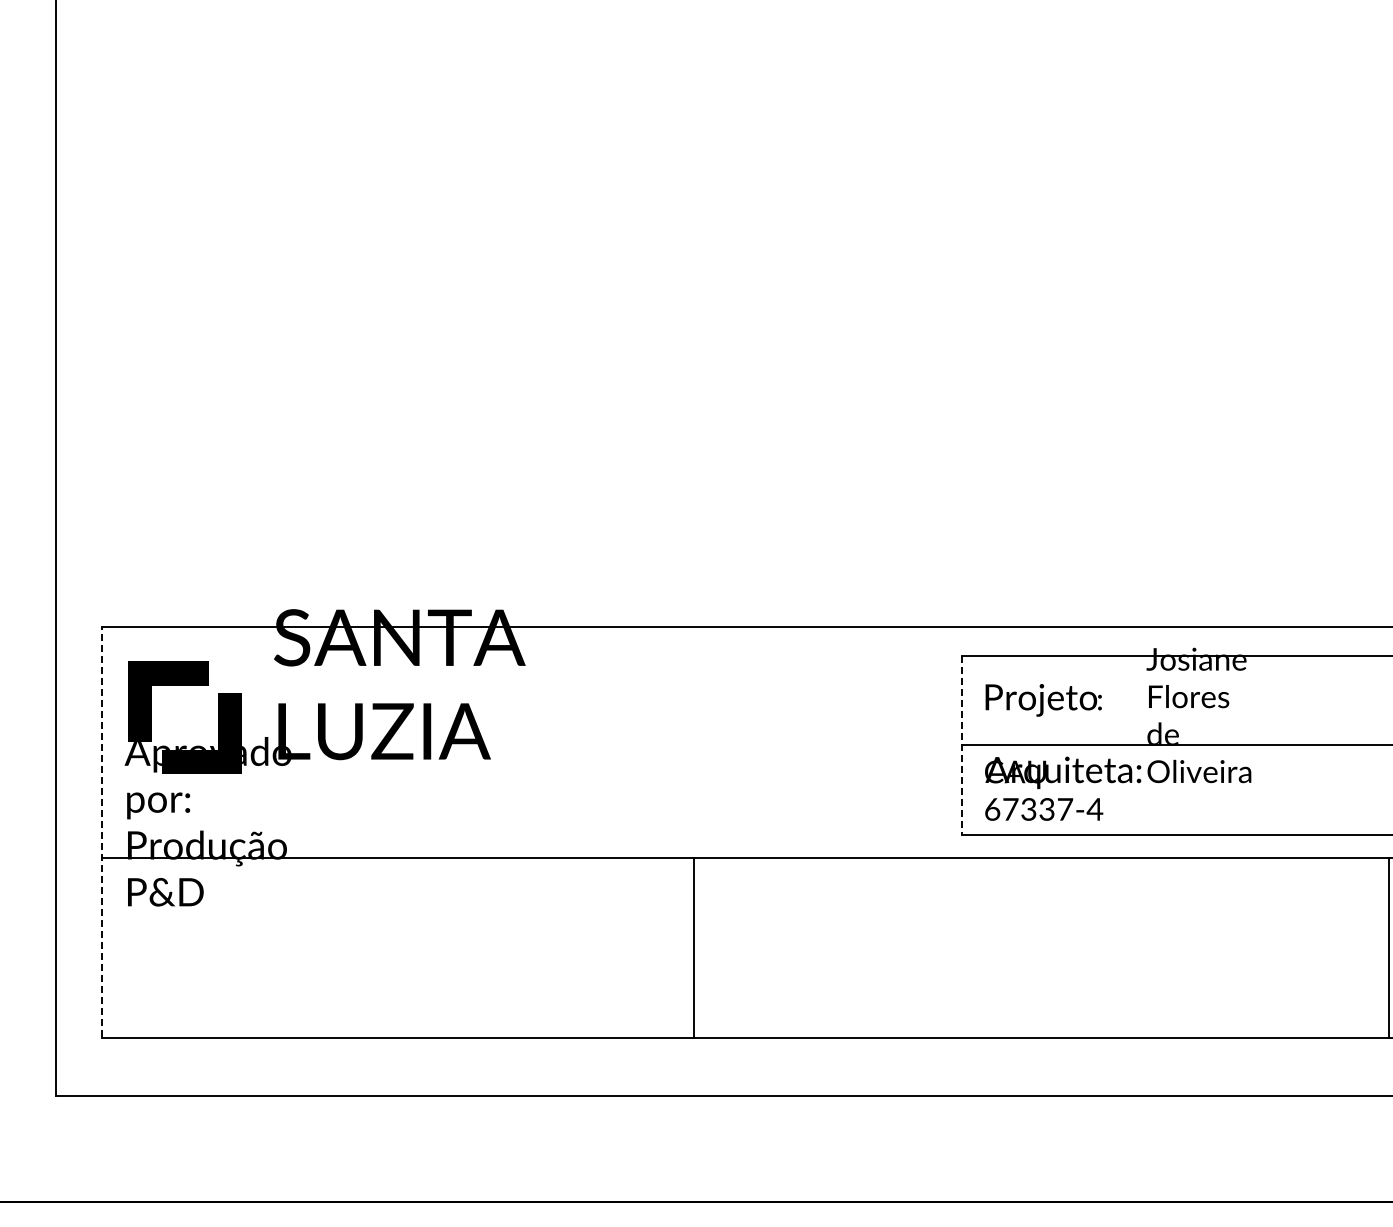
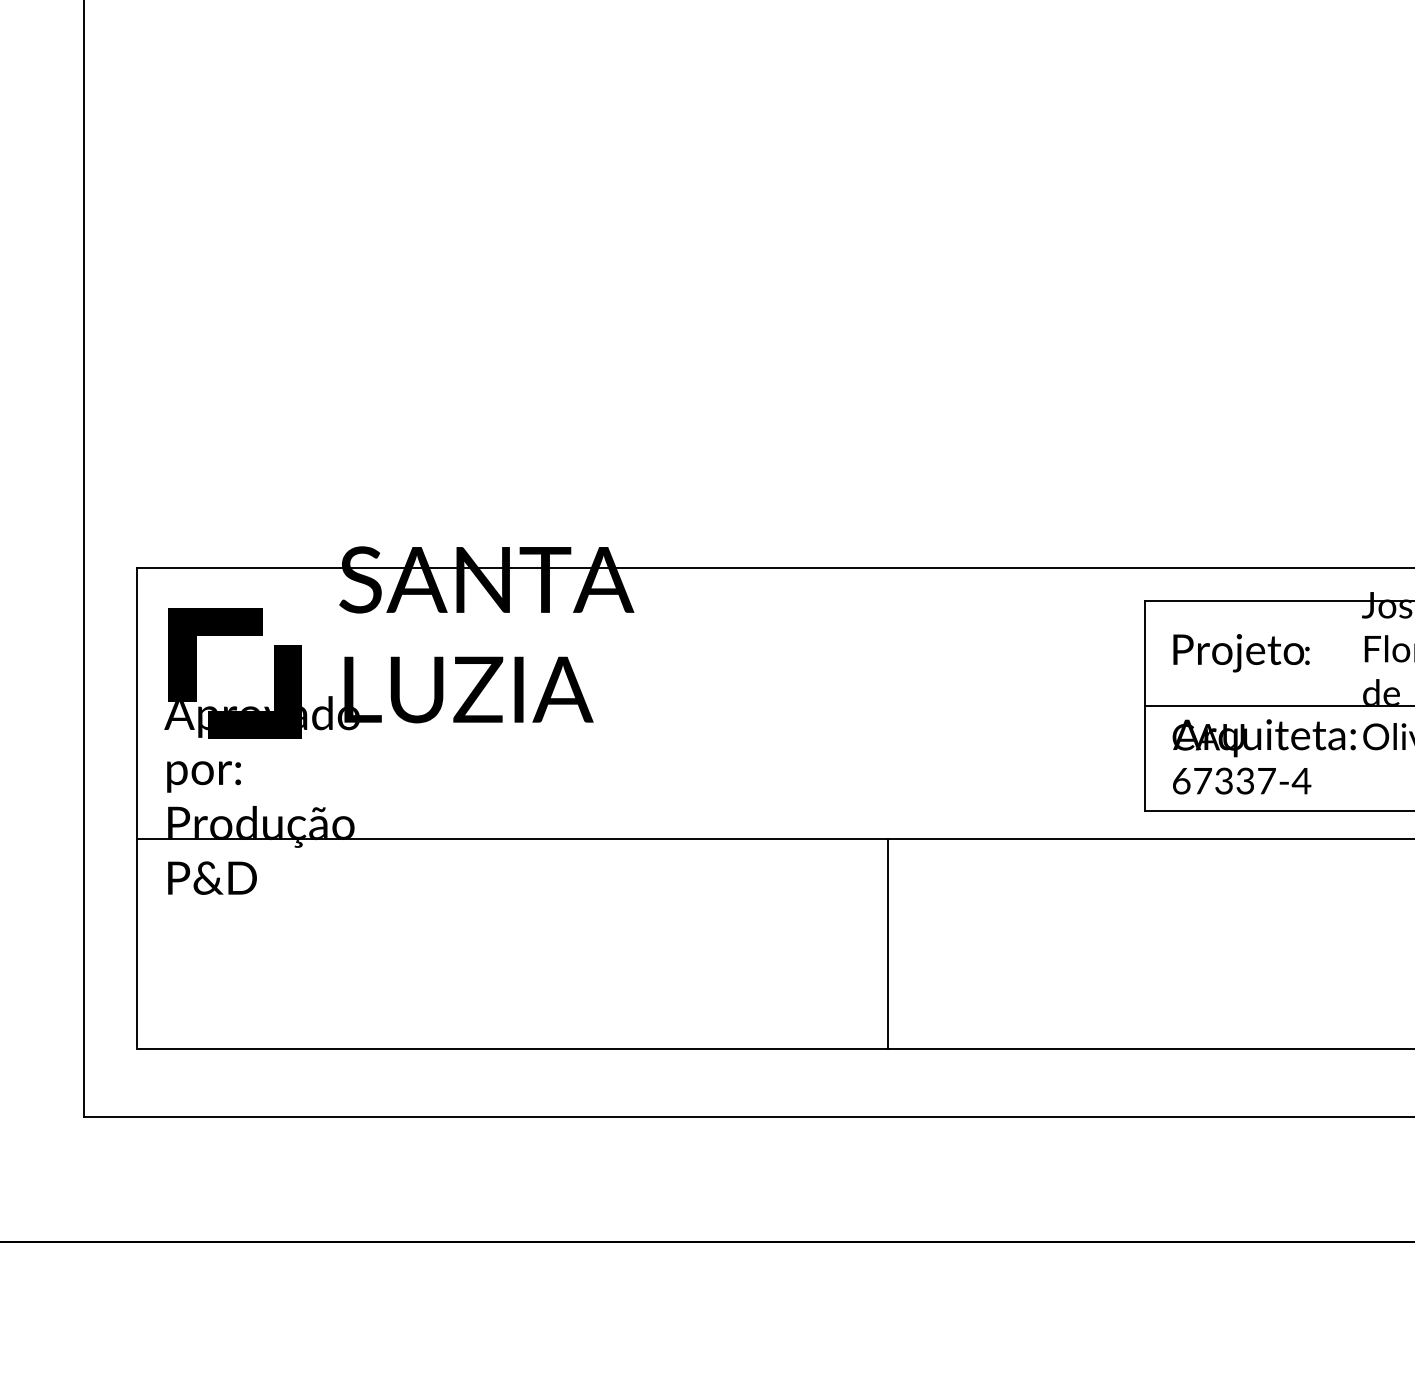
line: (961, 745) -> (1145, 706), dashed -> solid
line: (101, 831) -> (137, 806), dashed -> solid
line: (694, 948) -> (888, 944), moved

